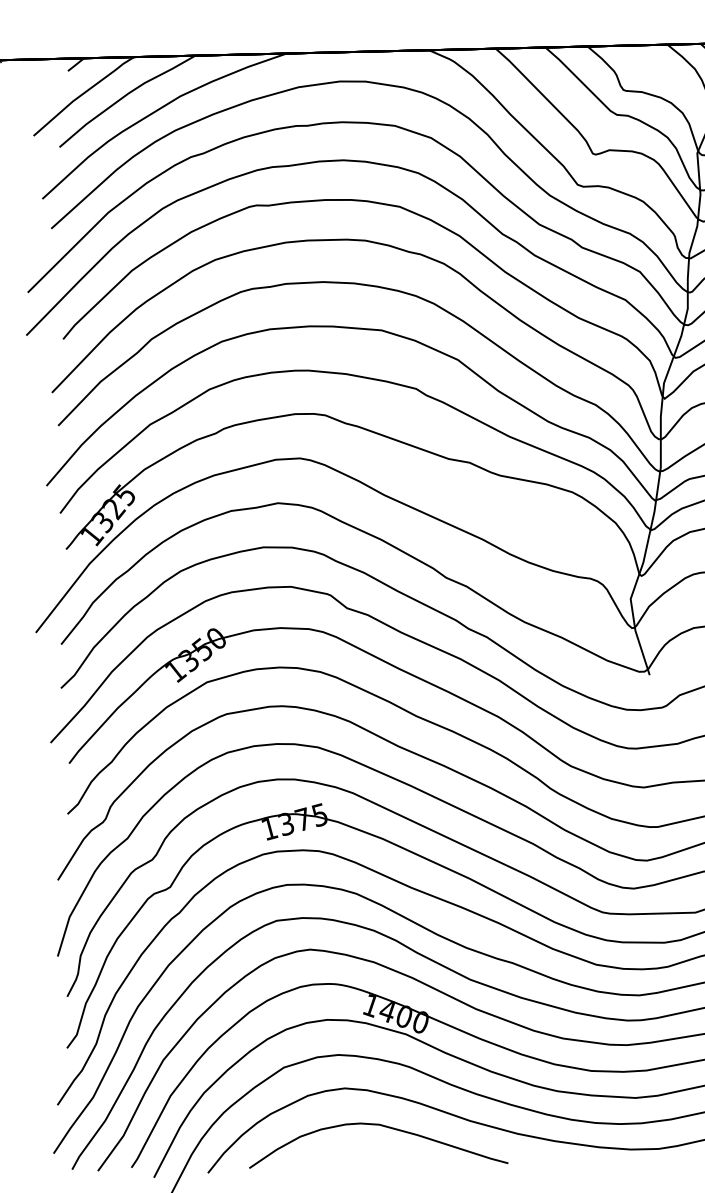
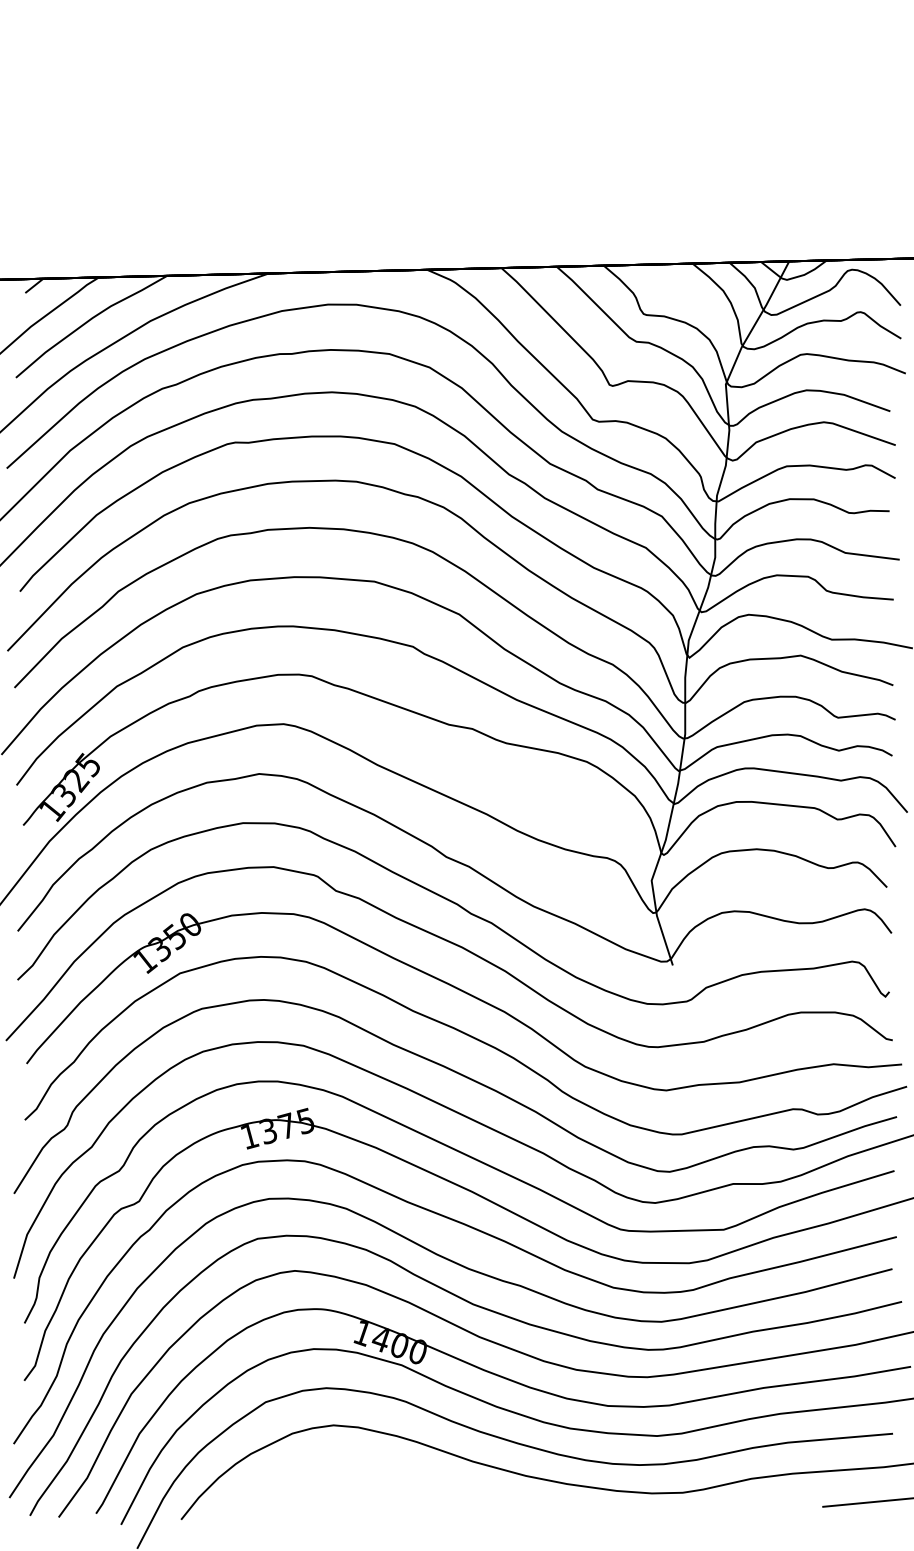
curve: (384, 1127) -> (377, 1468), removed

